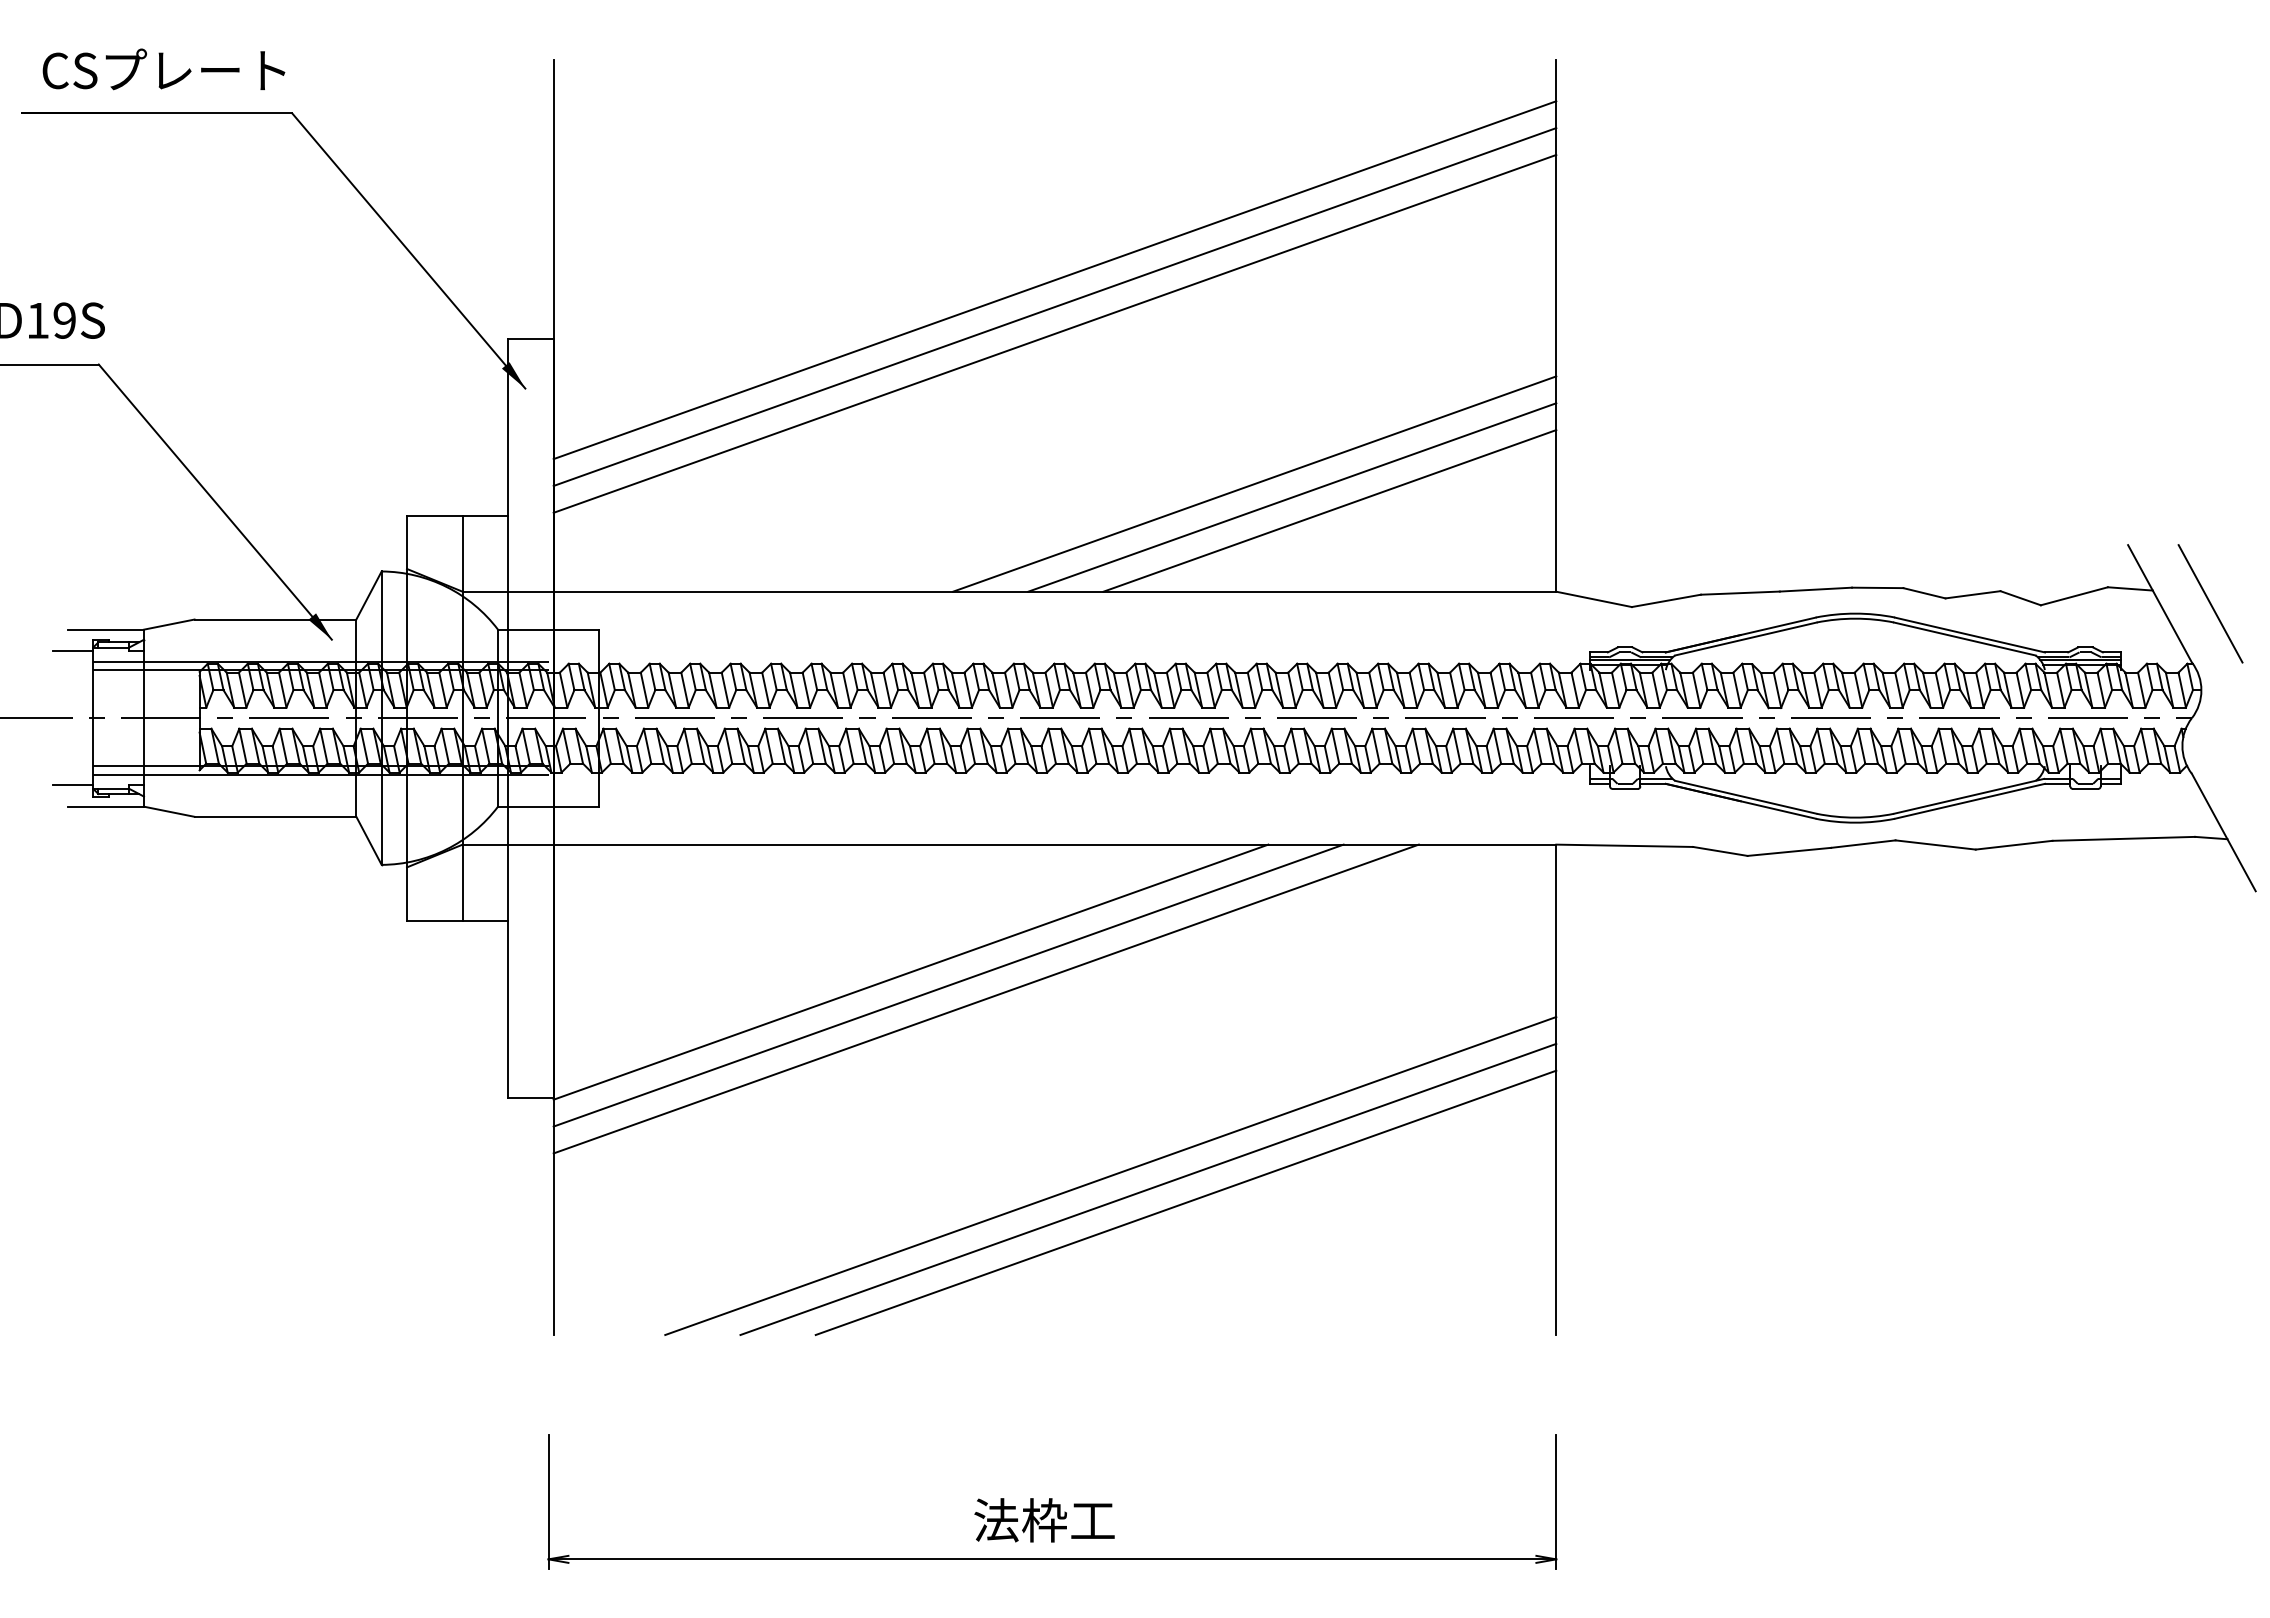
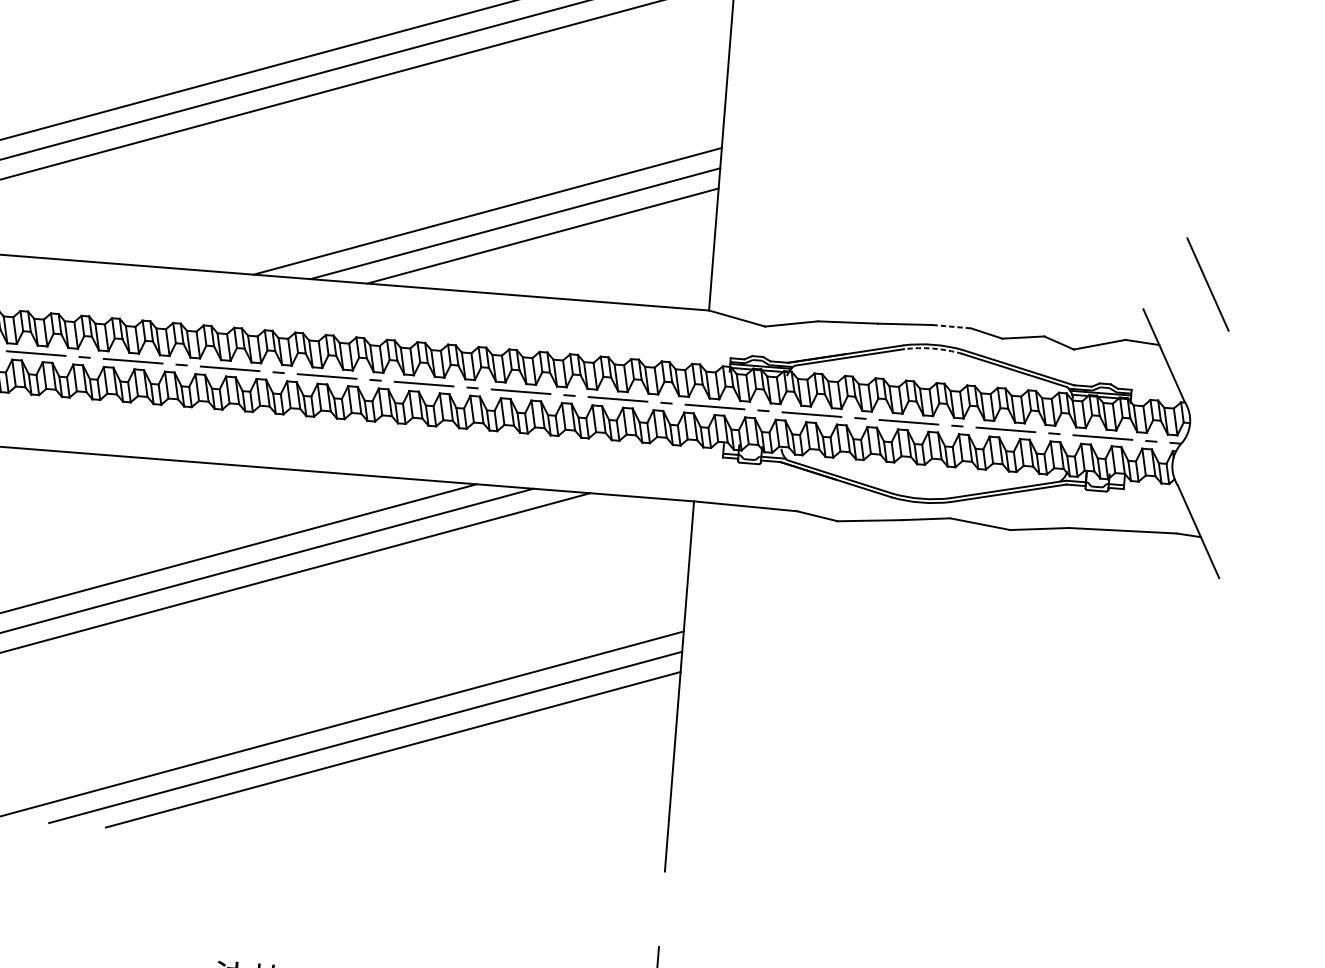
line: (1877, 587) -> (951, 326), solid -> dashed
line: (2210, 603) -> (1207, 284), moved
arc: (1855, 618) -> (933, 348), solid -> dashed

